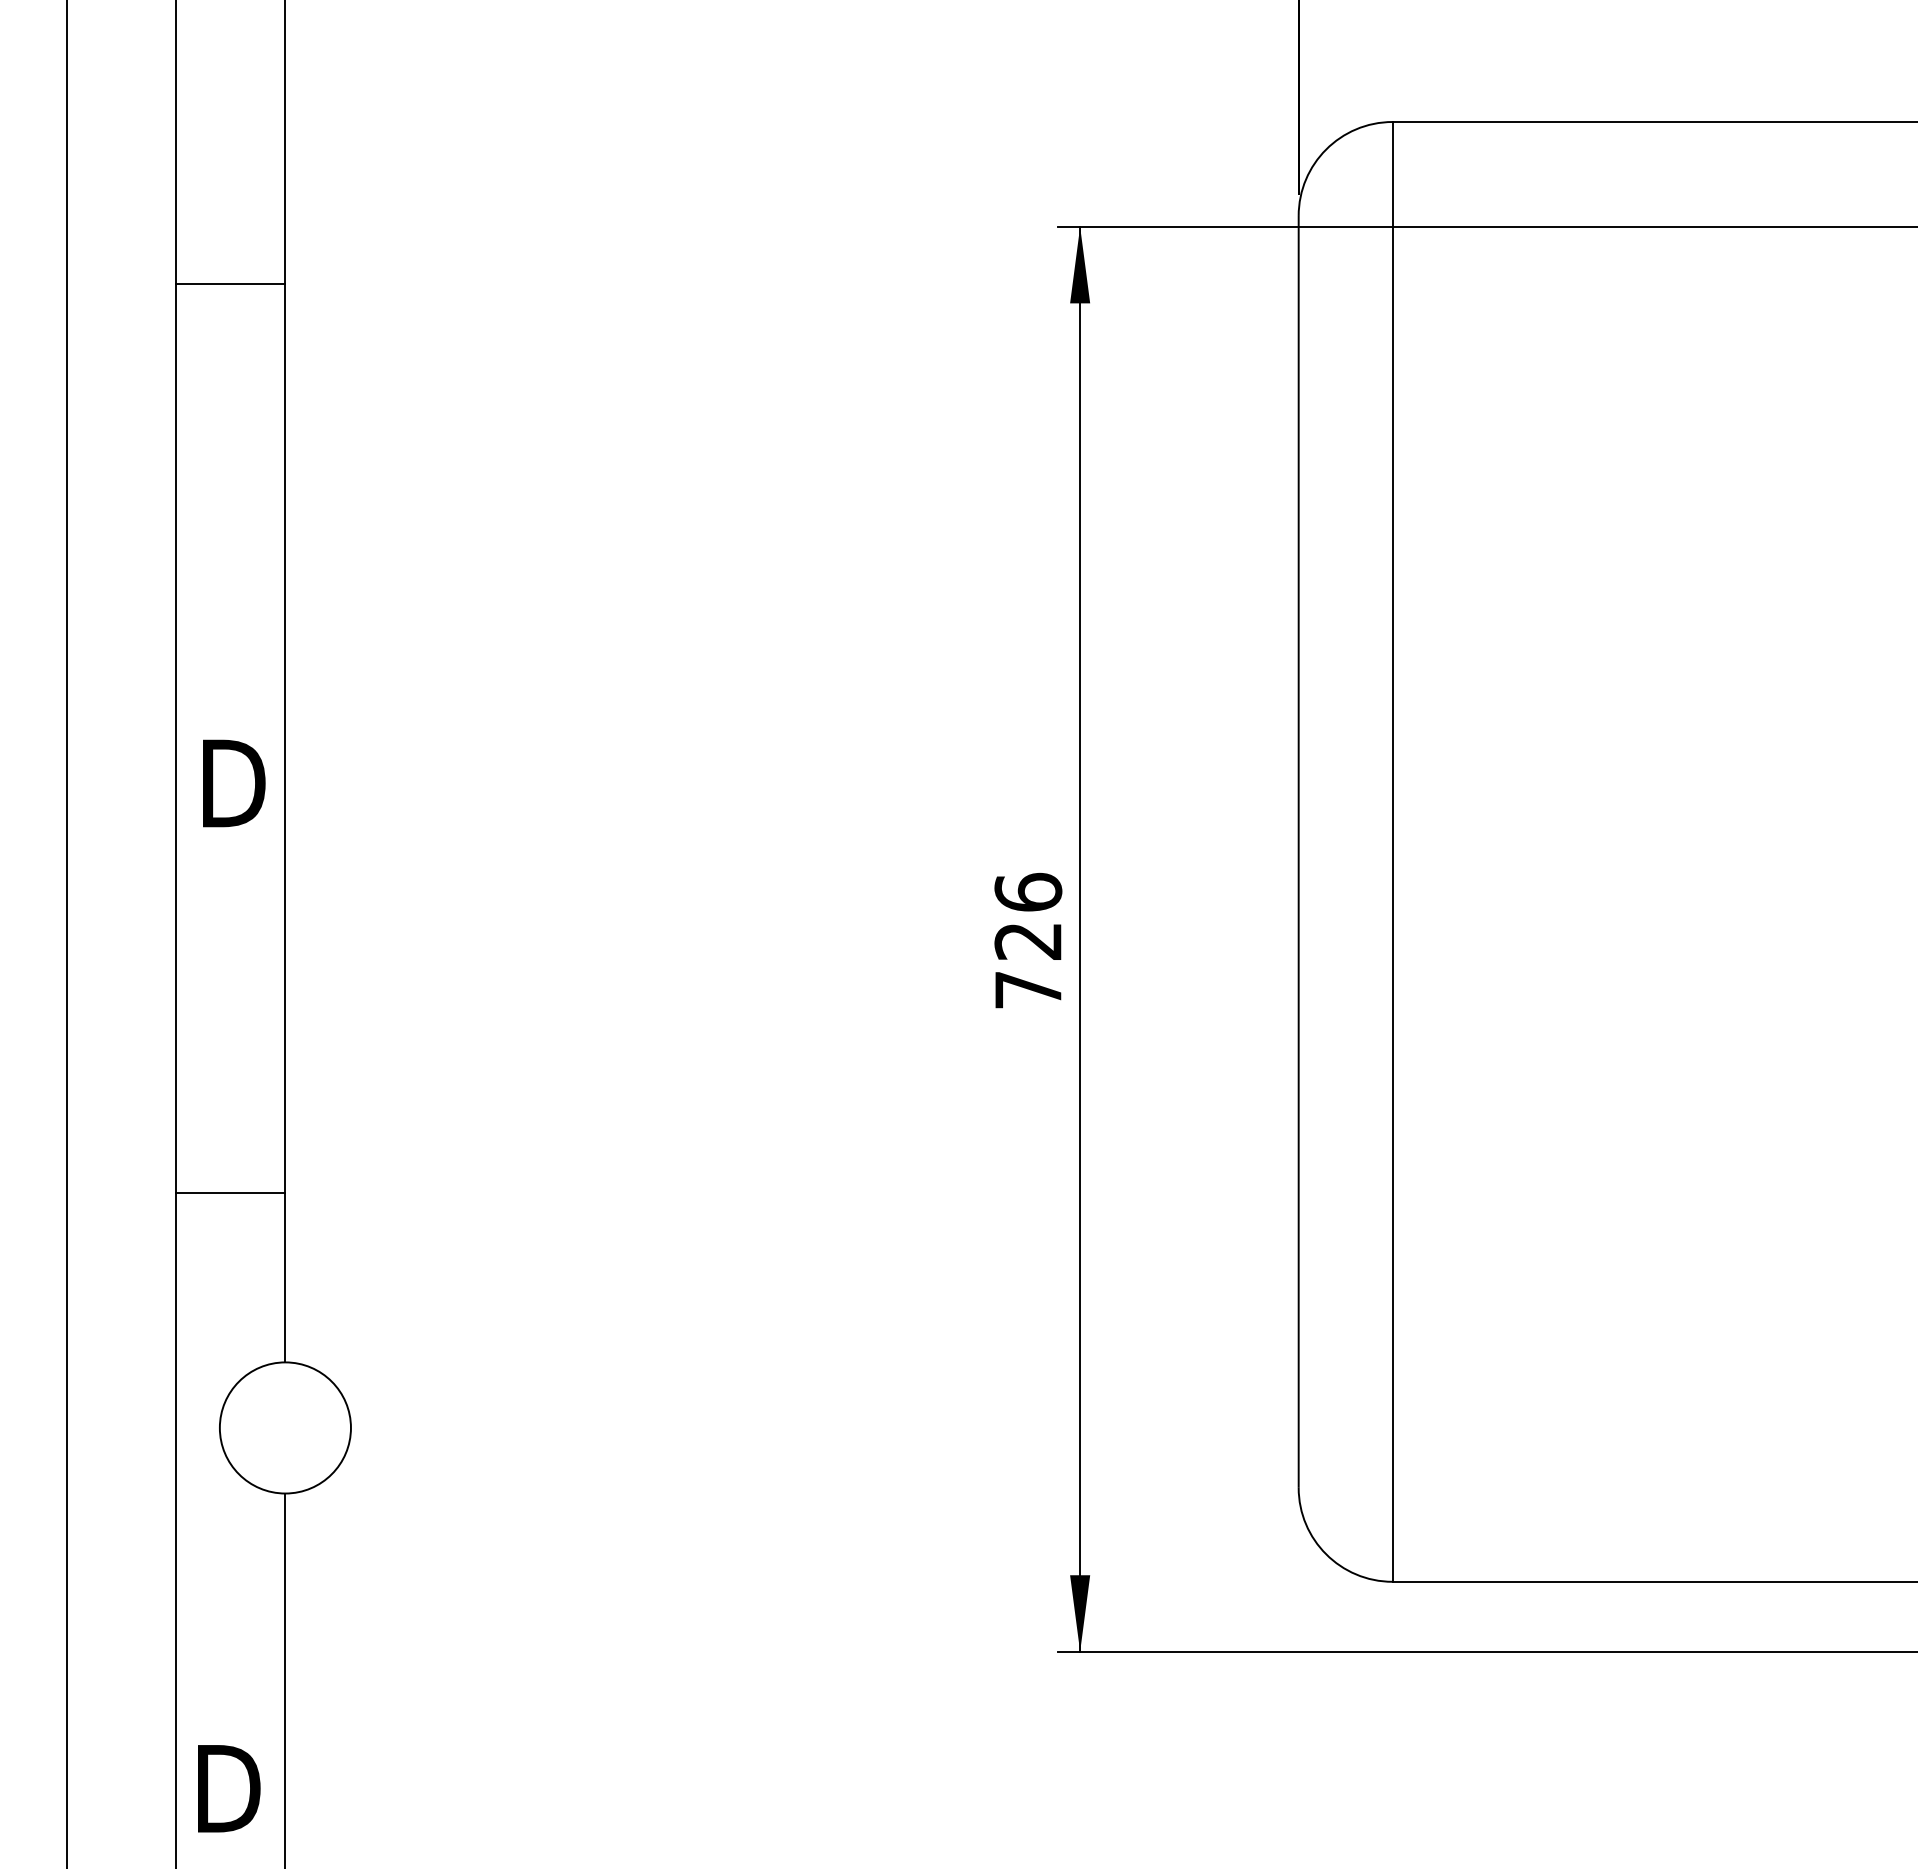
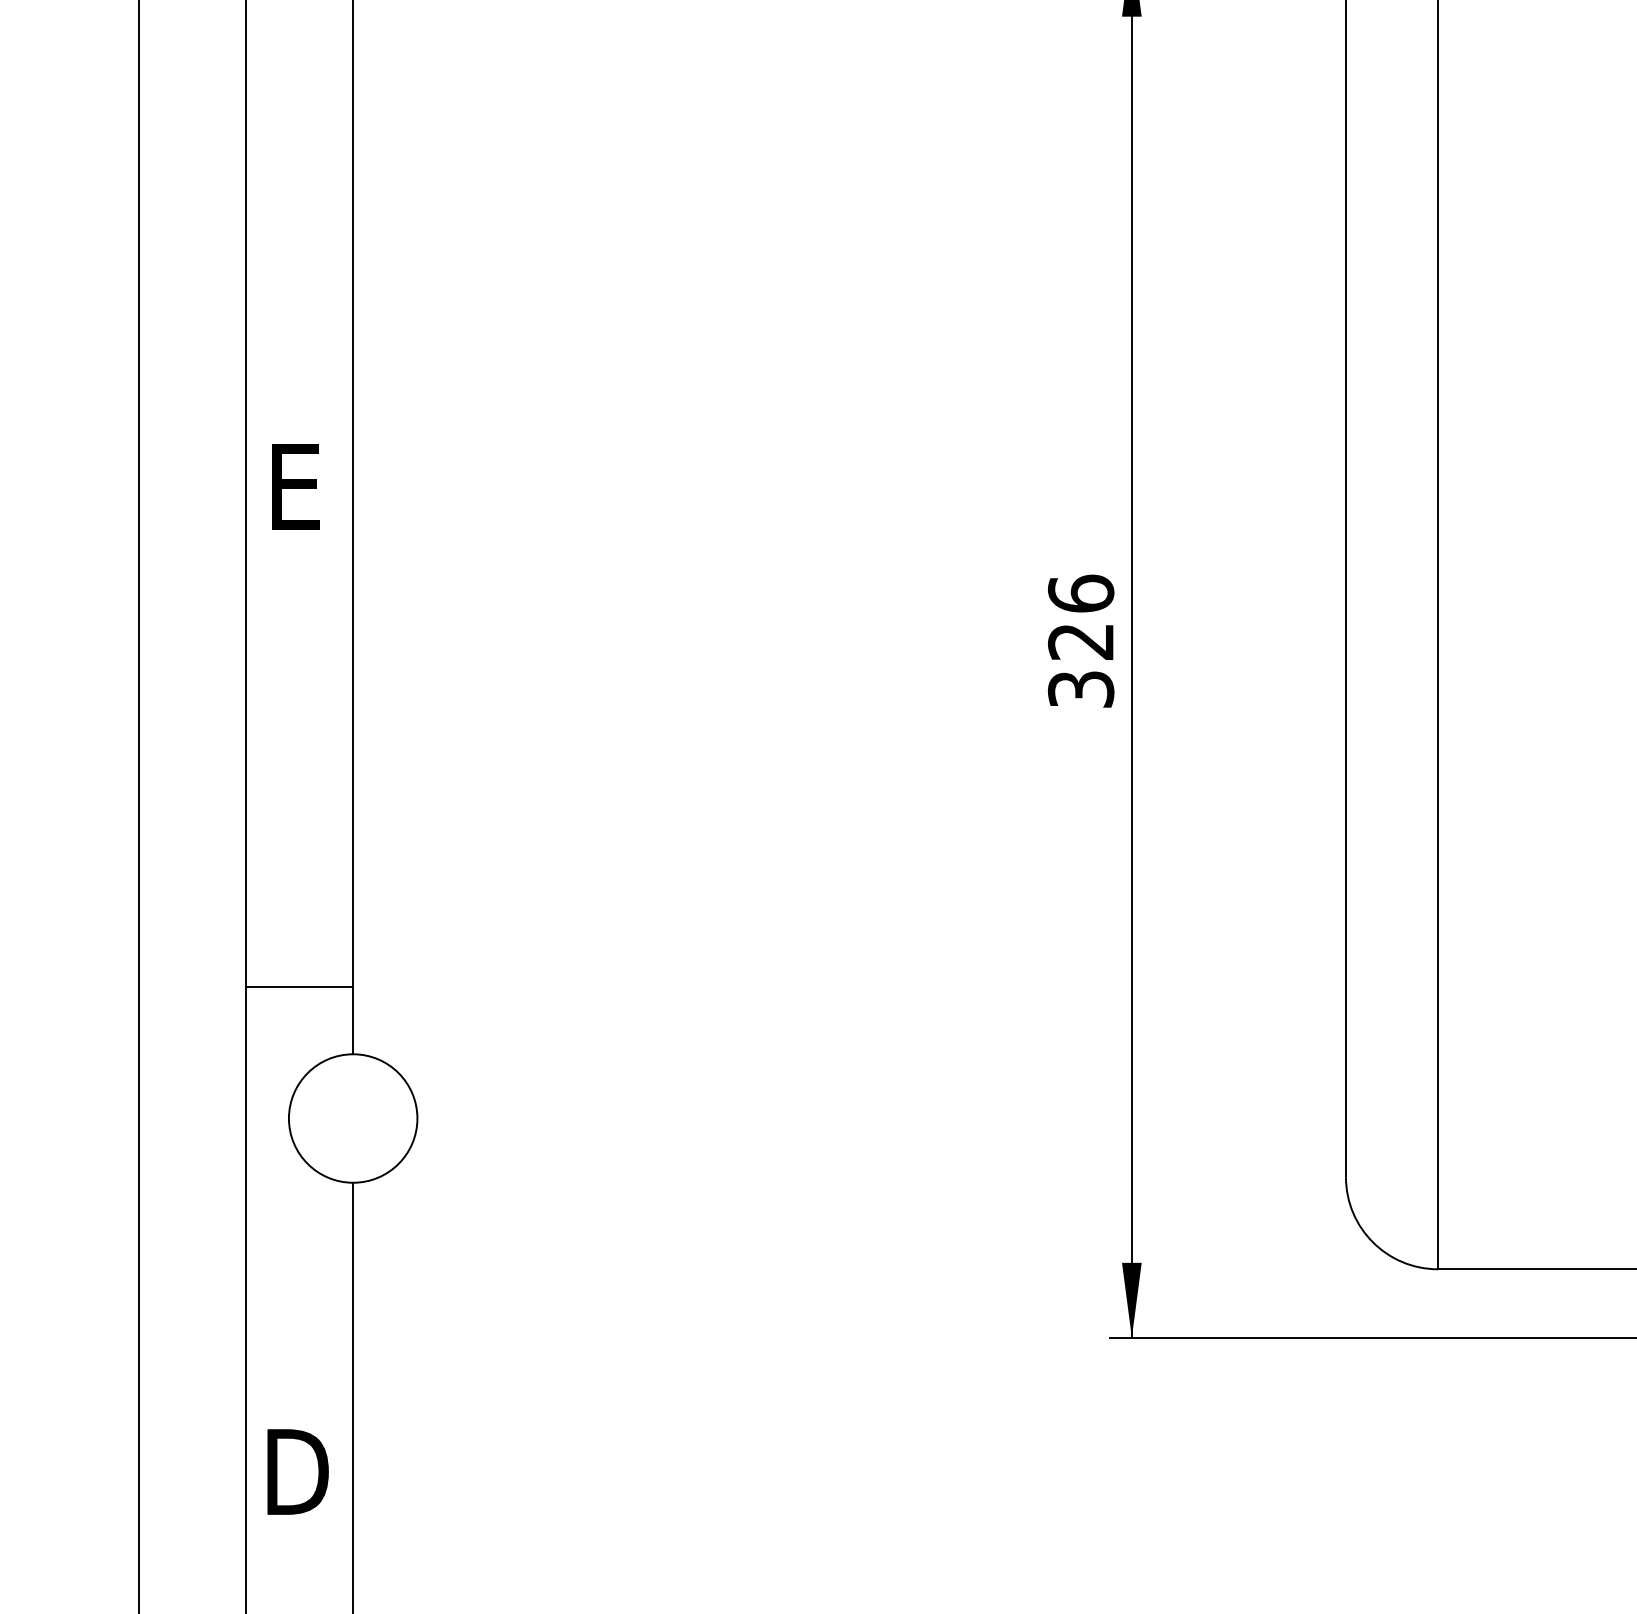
text: (234, 783) -> (303, 487), D -> E
text: (1028, 989) -> (1081, 688), 726 -> 326
line: (230, 1193) -> (299, 986), moved

